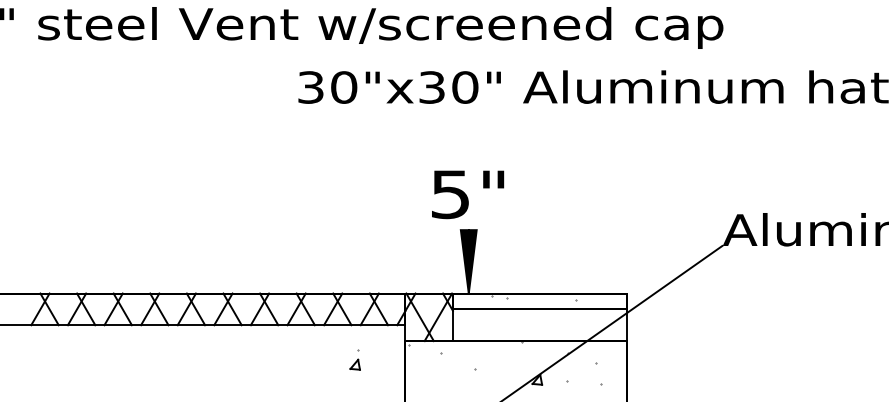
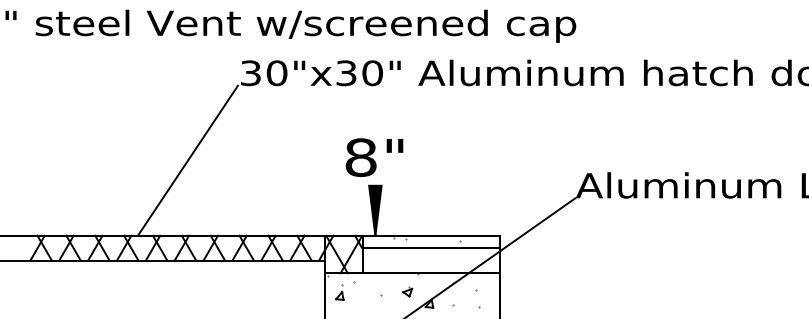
text: (449, 194) -> (360, 157), 5" -> 8"
line: (230, 198) -> (187, 160), added
part: (354, 360) -> (339, 292), moved
part: (509, 364) -> (407, 291), added

